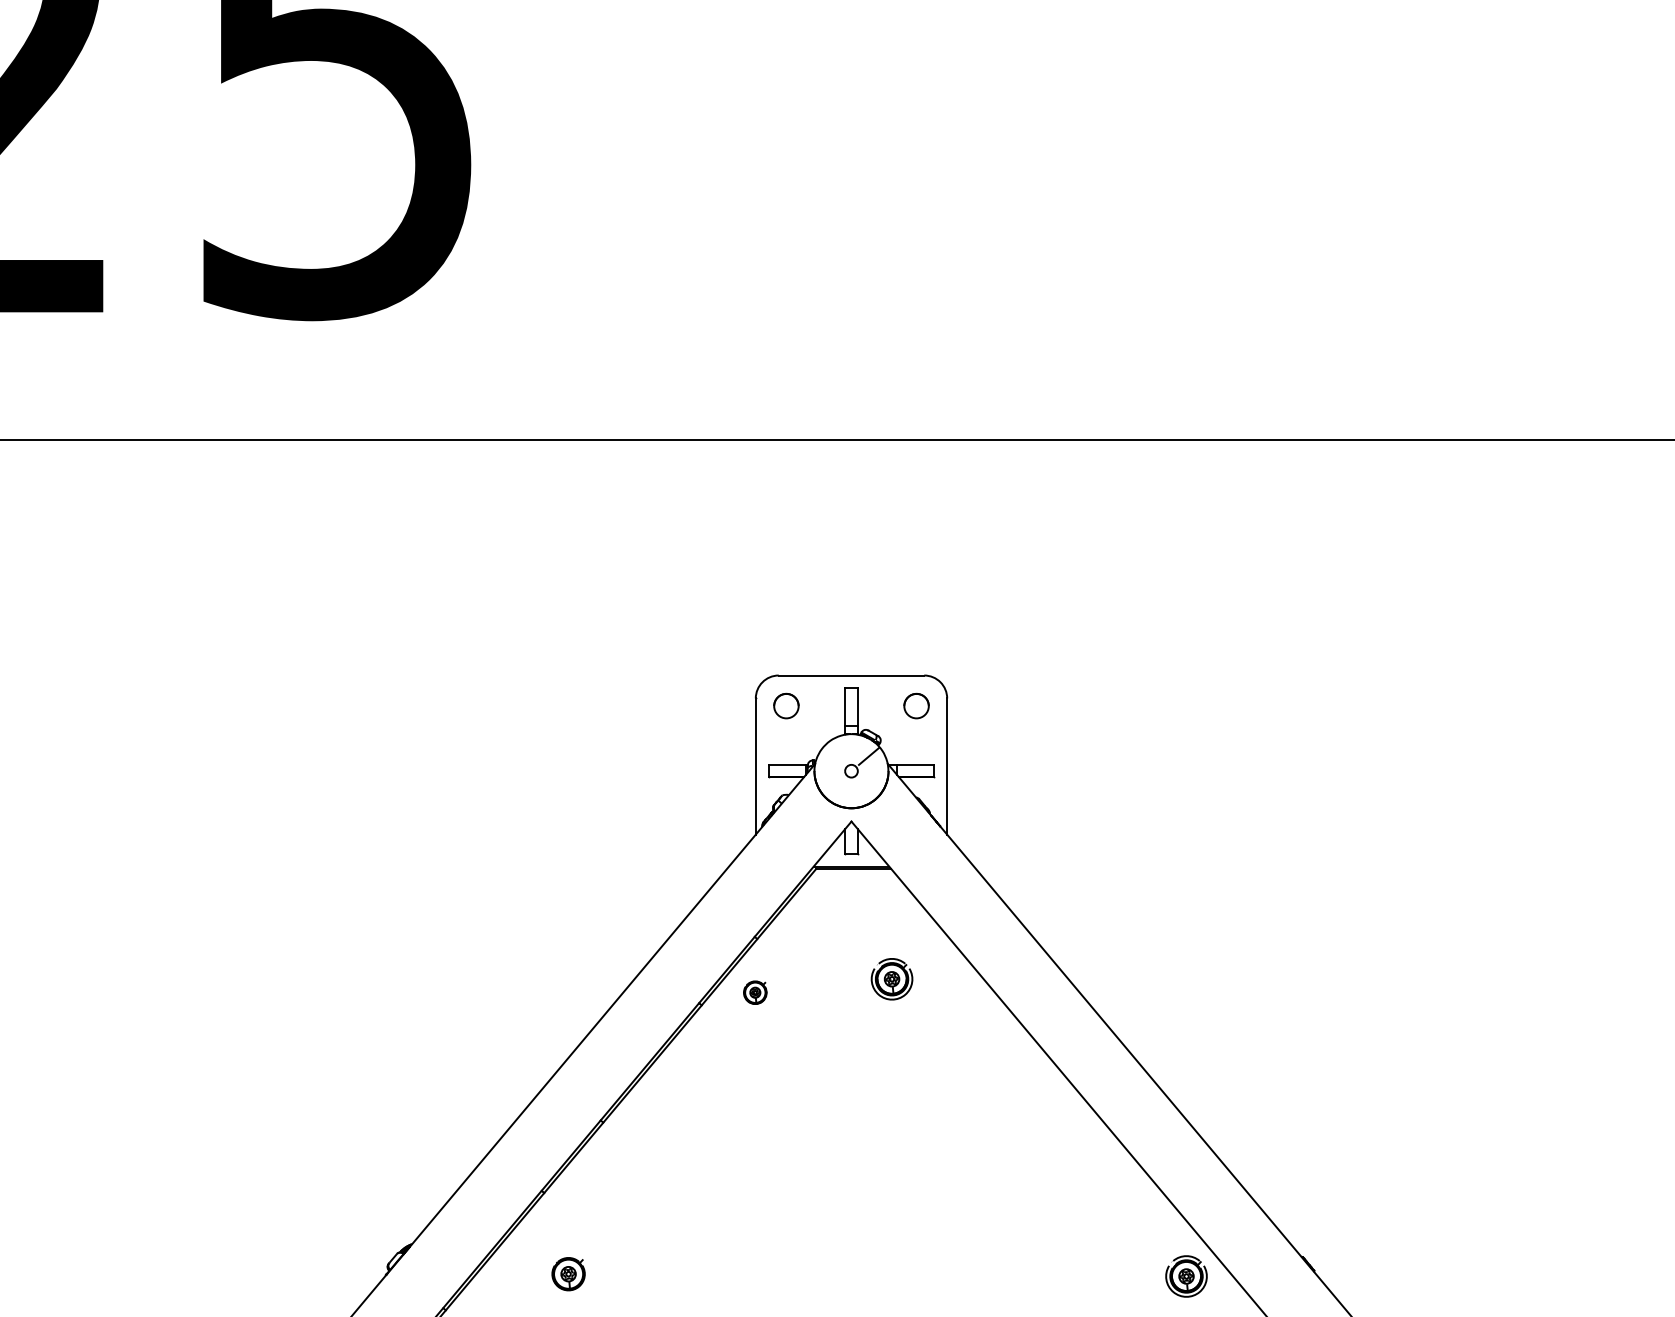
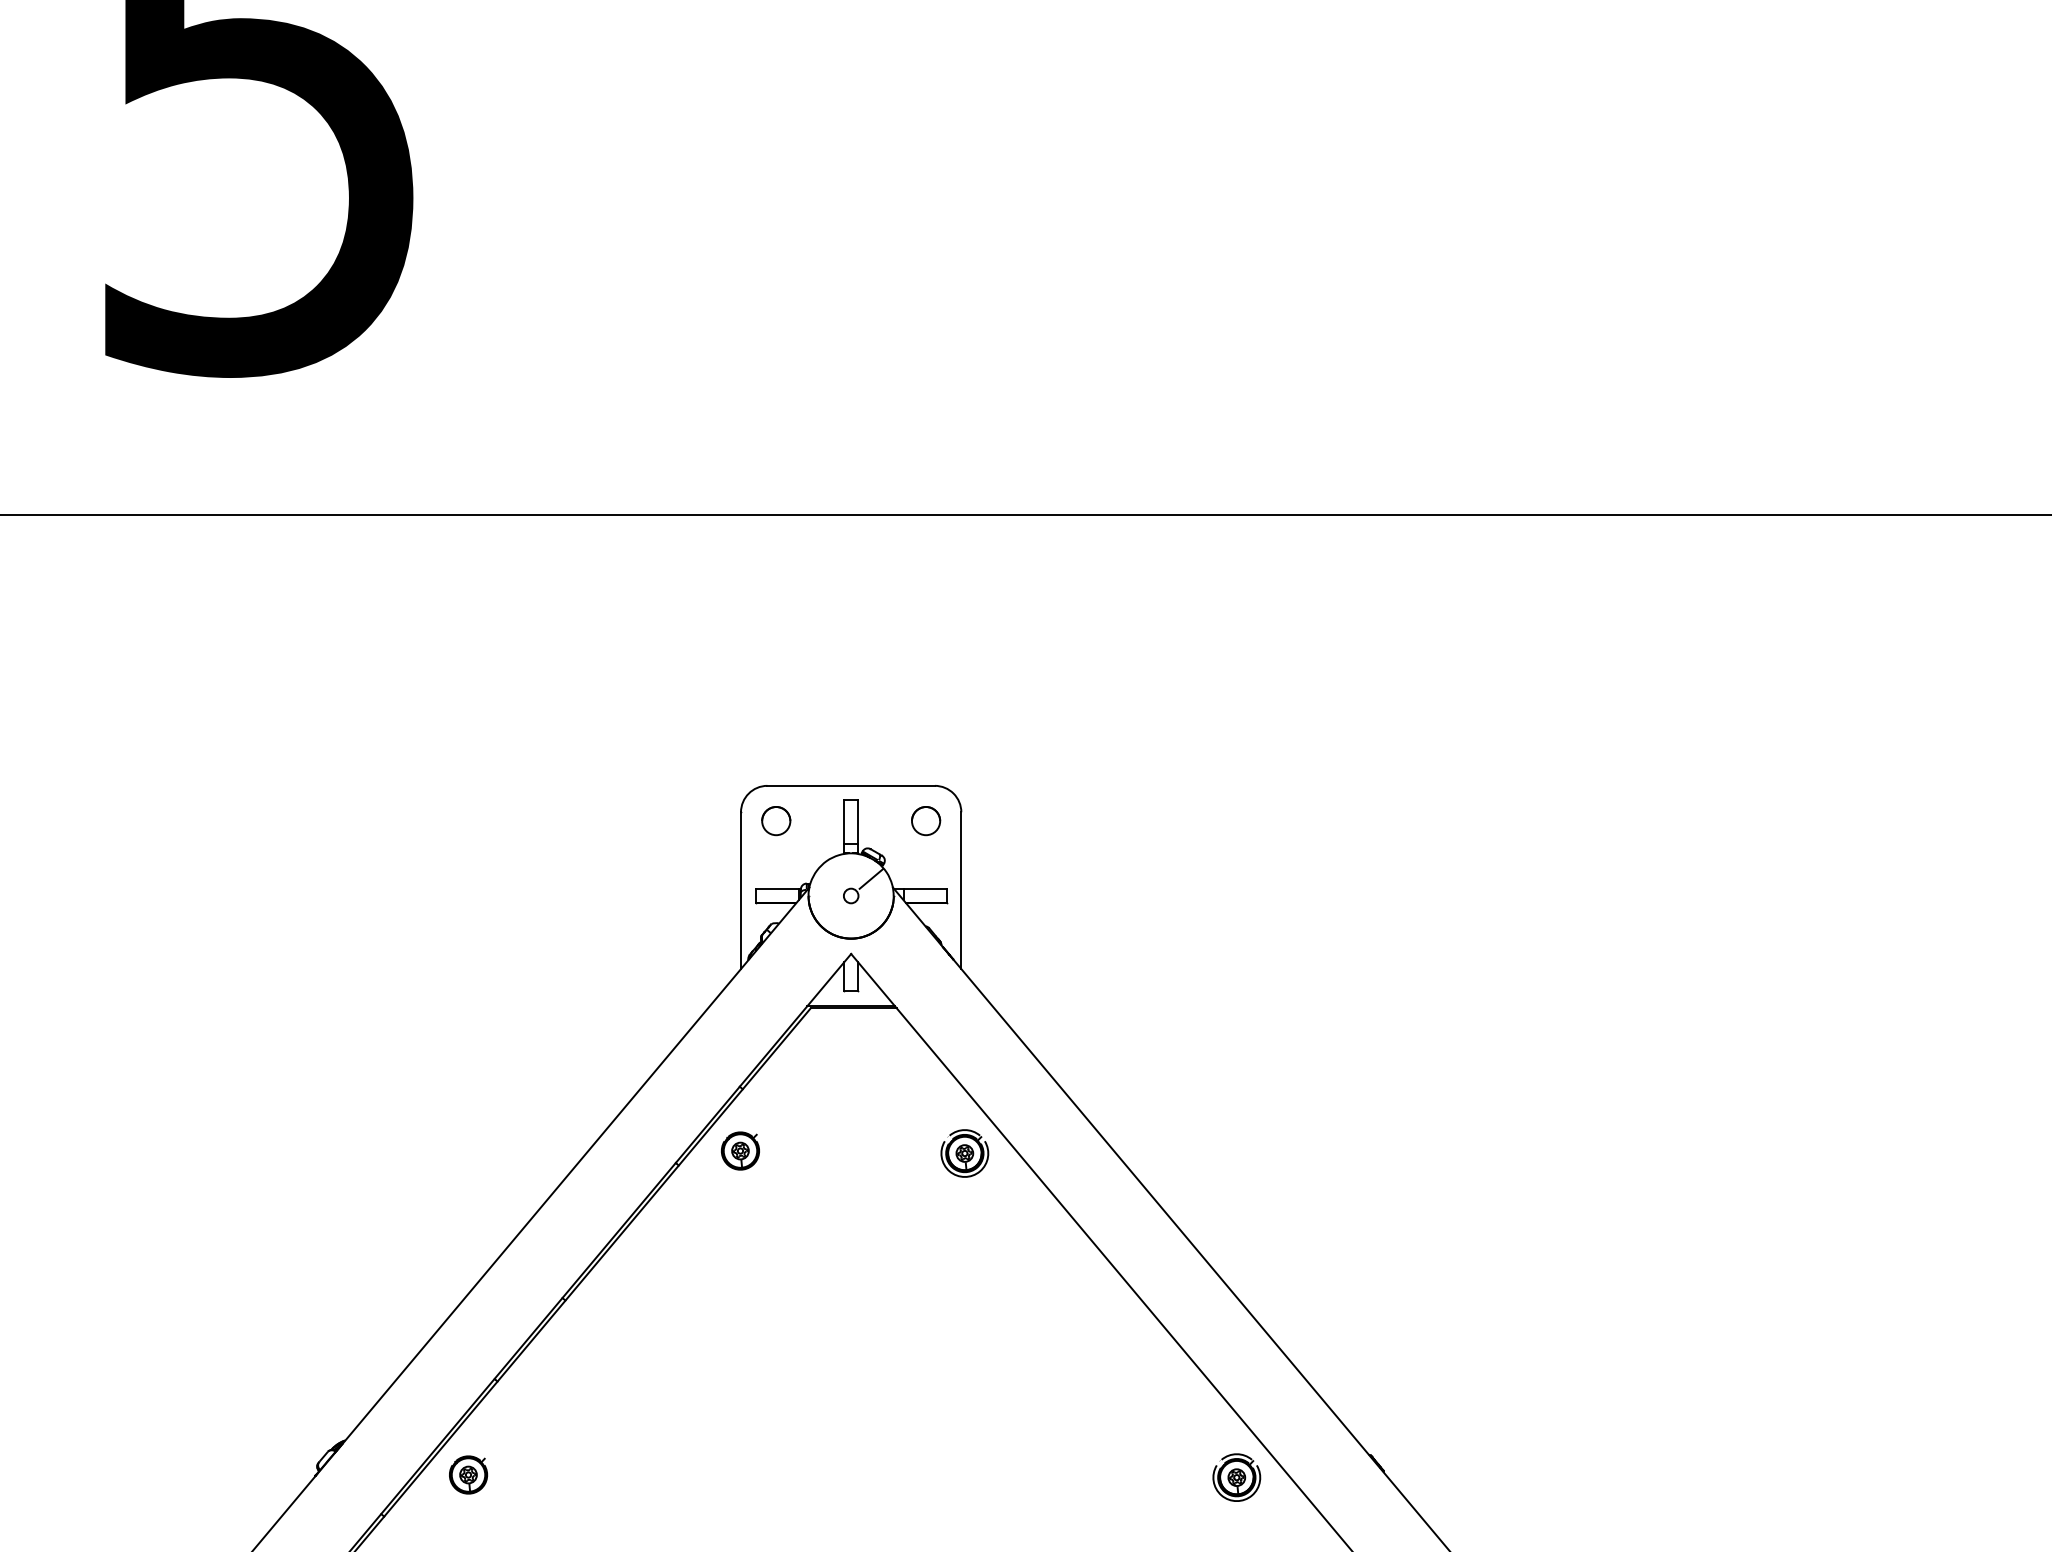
part: (891, 979) -> (964, 1153), moved
part: (755, 992) -> (740, 1150), size x1.43
part: (568, 1273) -> (468, 1474), moved

